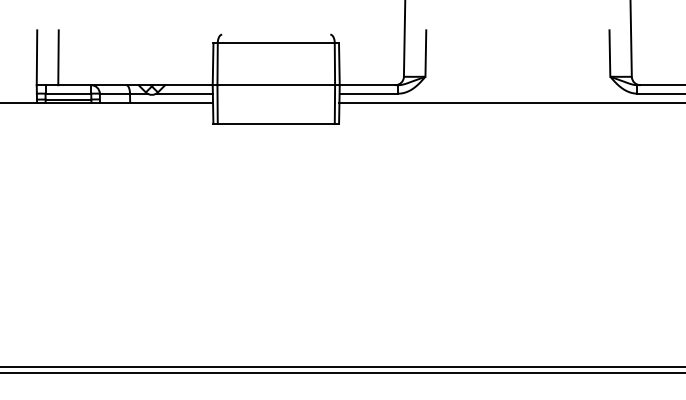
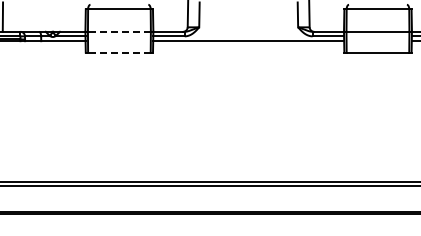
line: (274, 84) -> (118, 31), solid -> dashed
line: (274, 123) -> (118, 52), solid -> dashed

